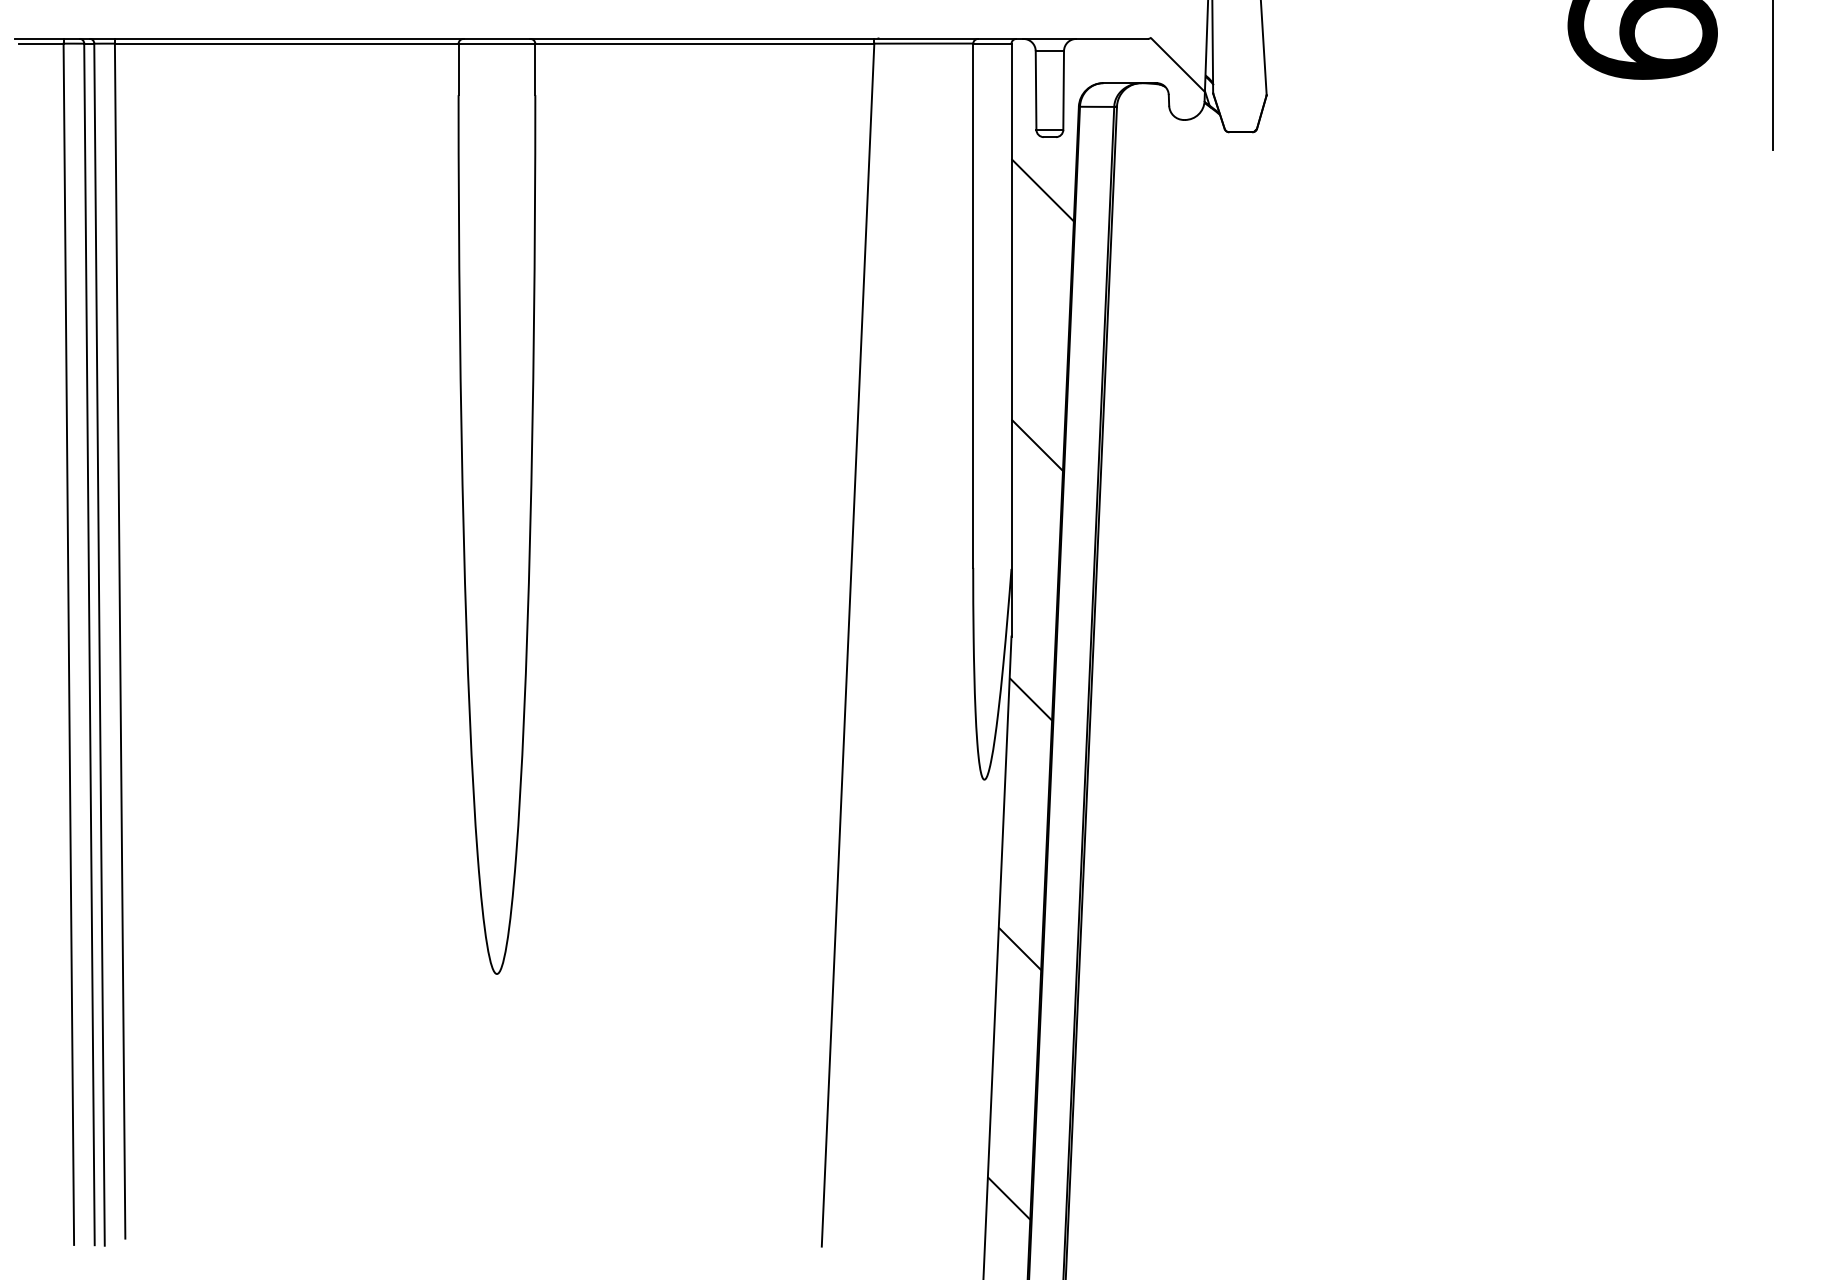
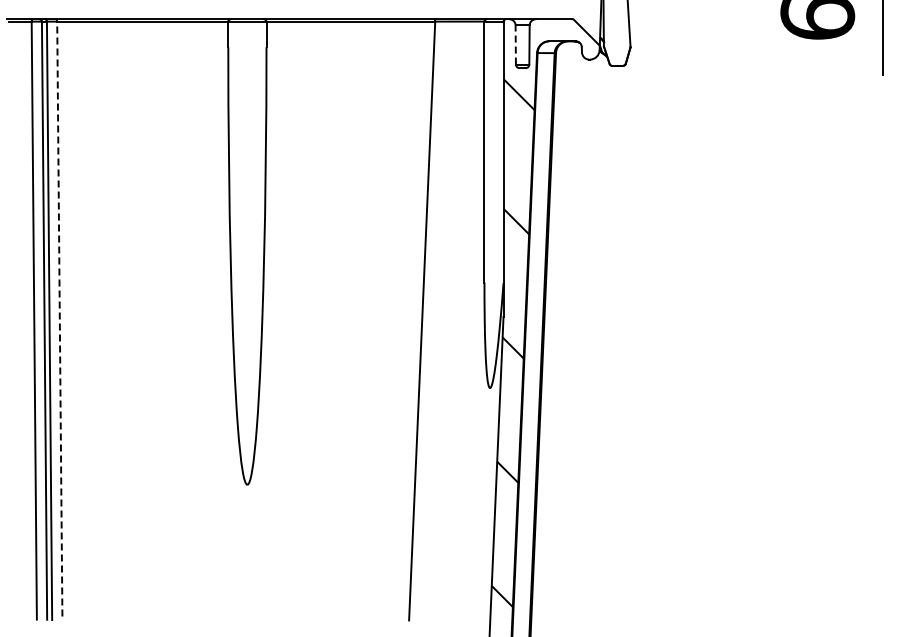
line: (1035, 89) -> (515, 44), solid -> dashed
line: (119, 640) -> (59, 318), solid -> dashed

